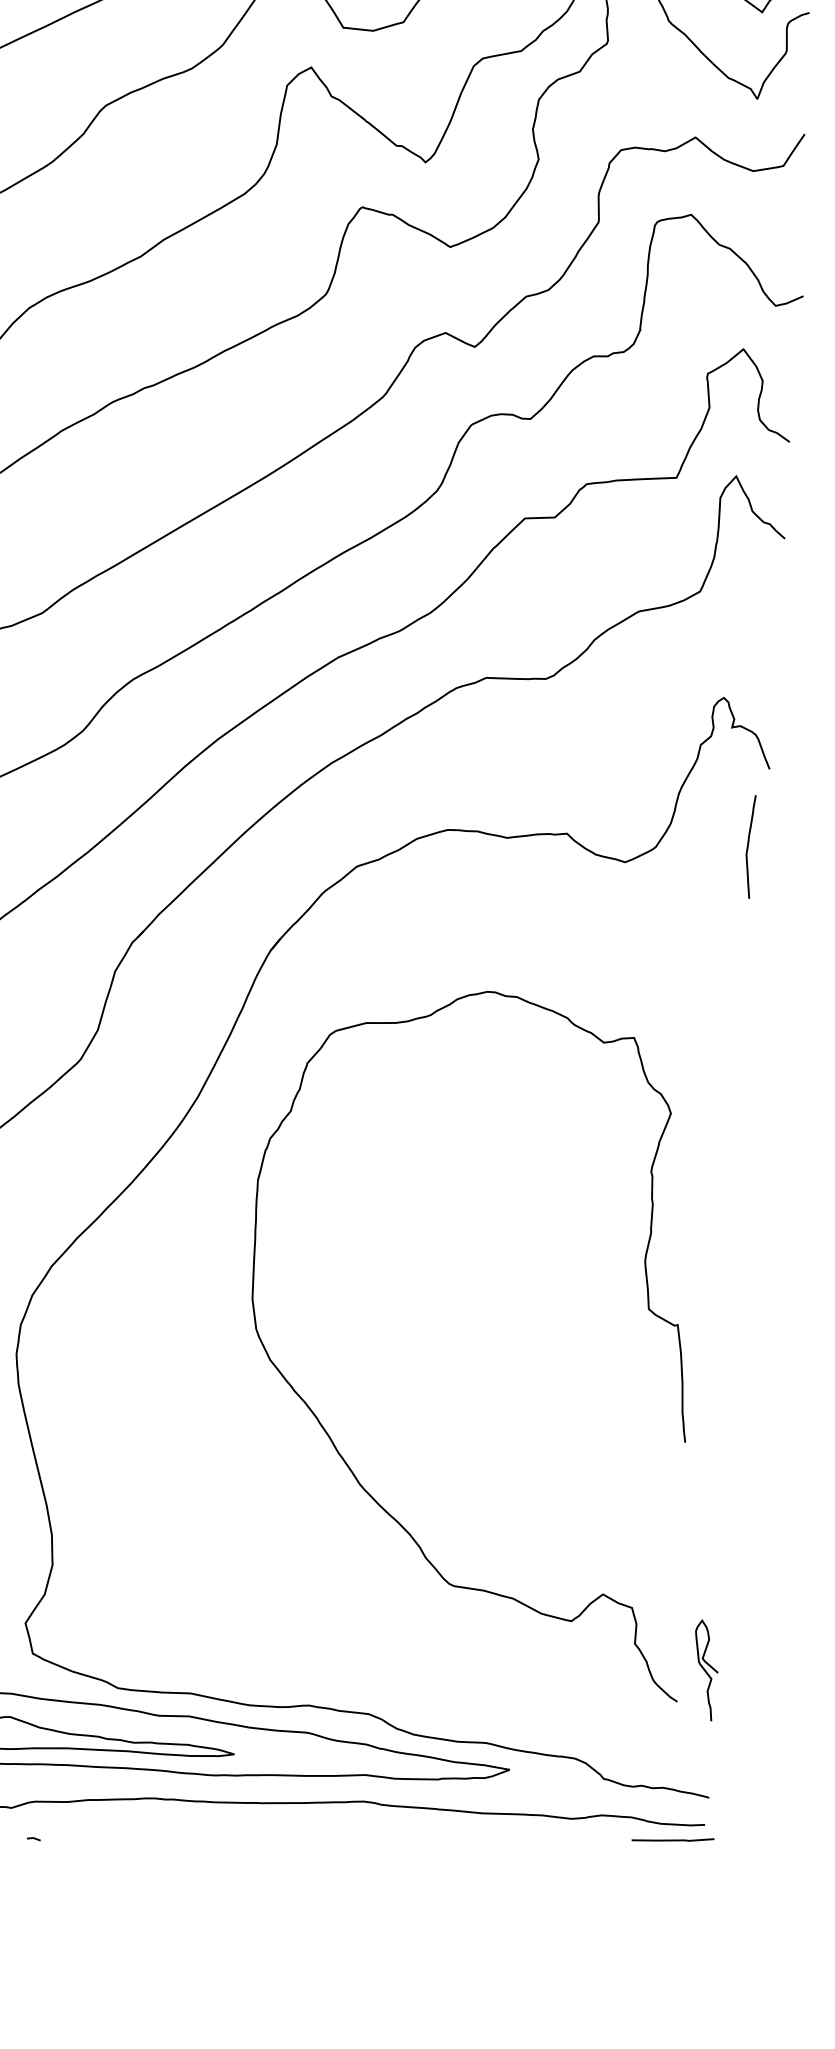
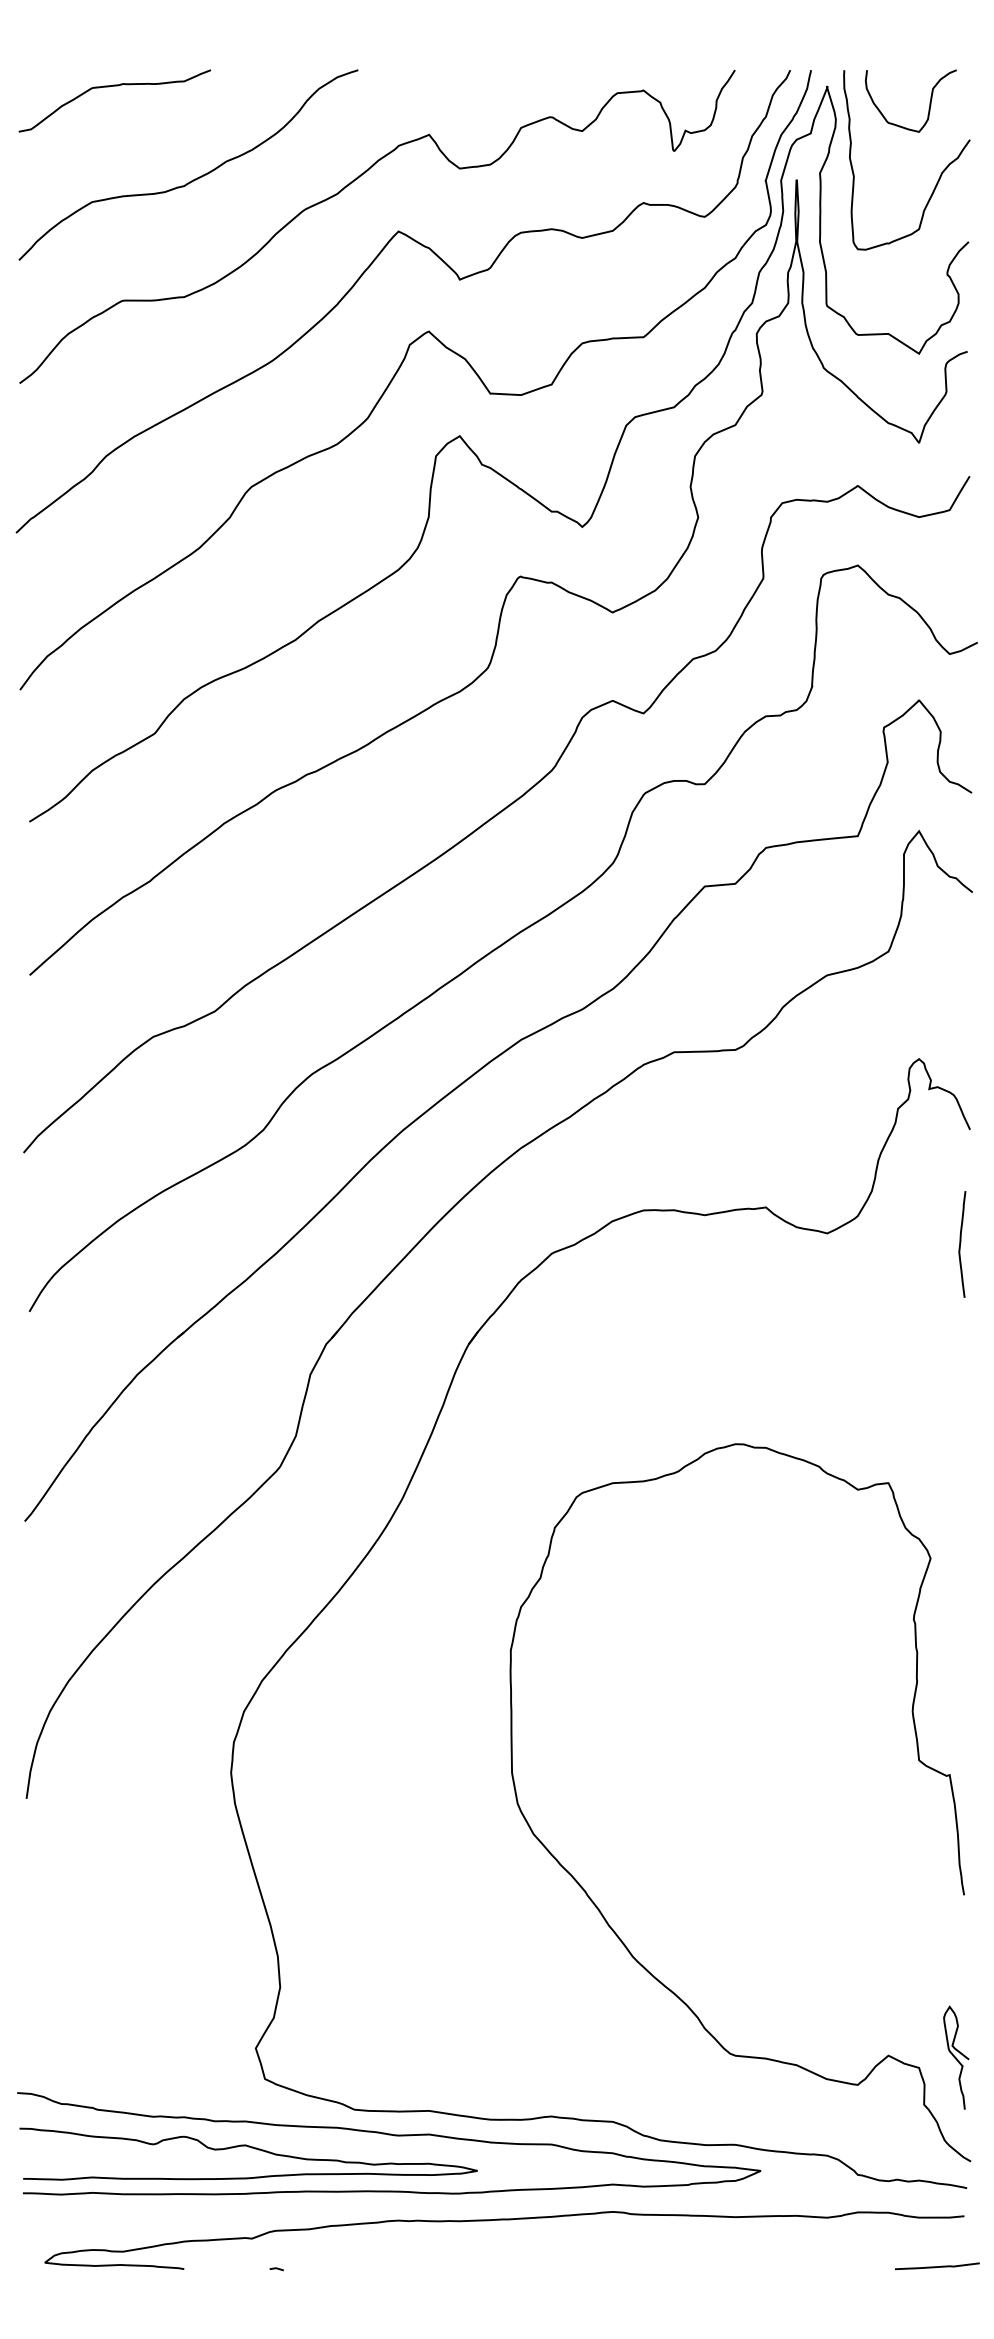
curve: (749, 845) -> (961, 1243), moved
curve: (329, 1434) -> (598, 1907), moved
curve: (673, 1839) -> (937, 2266), moved

